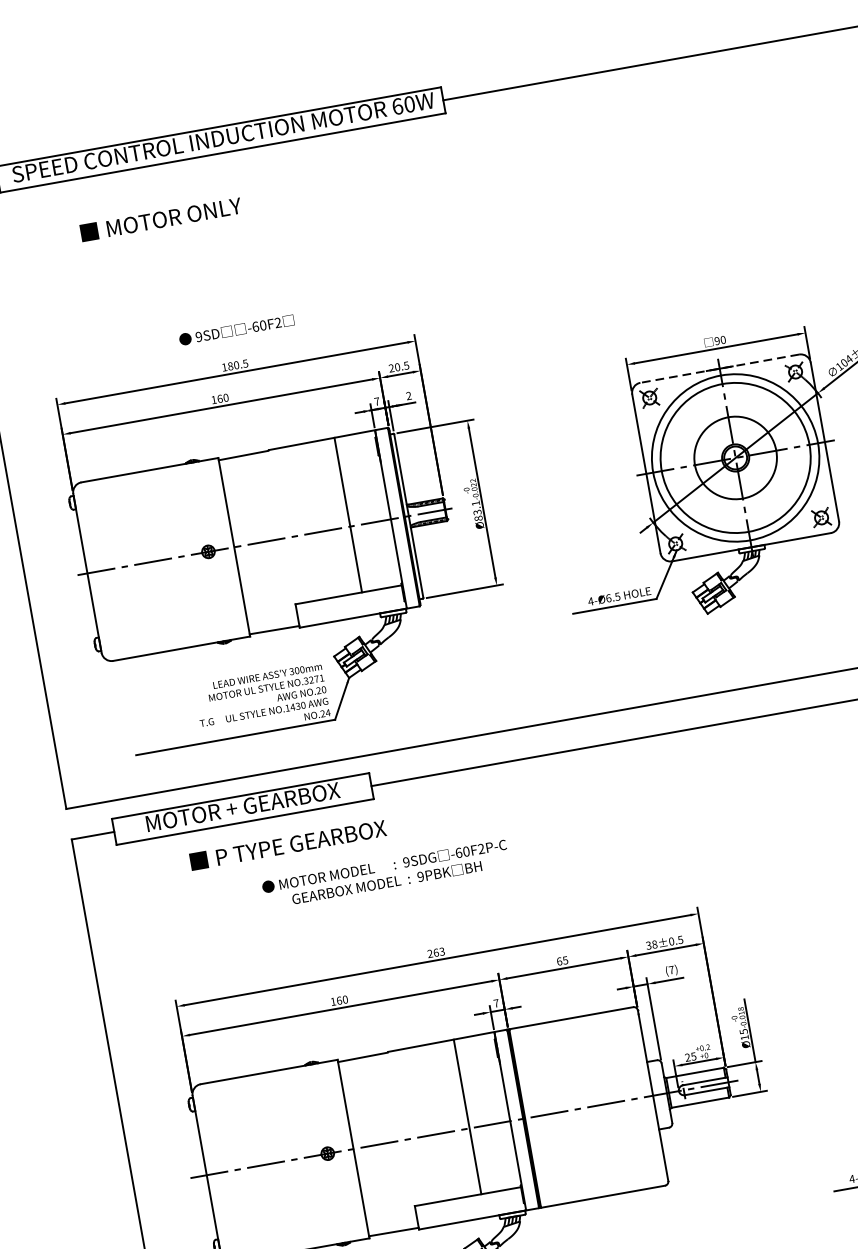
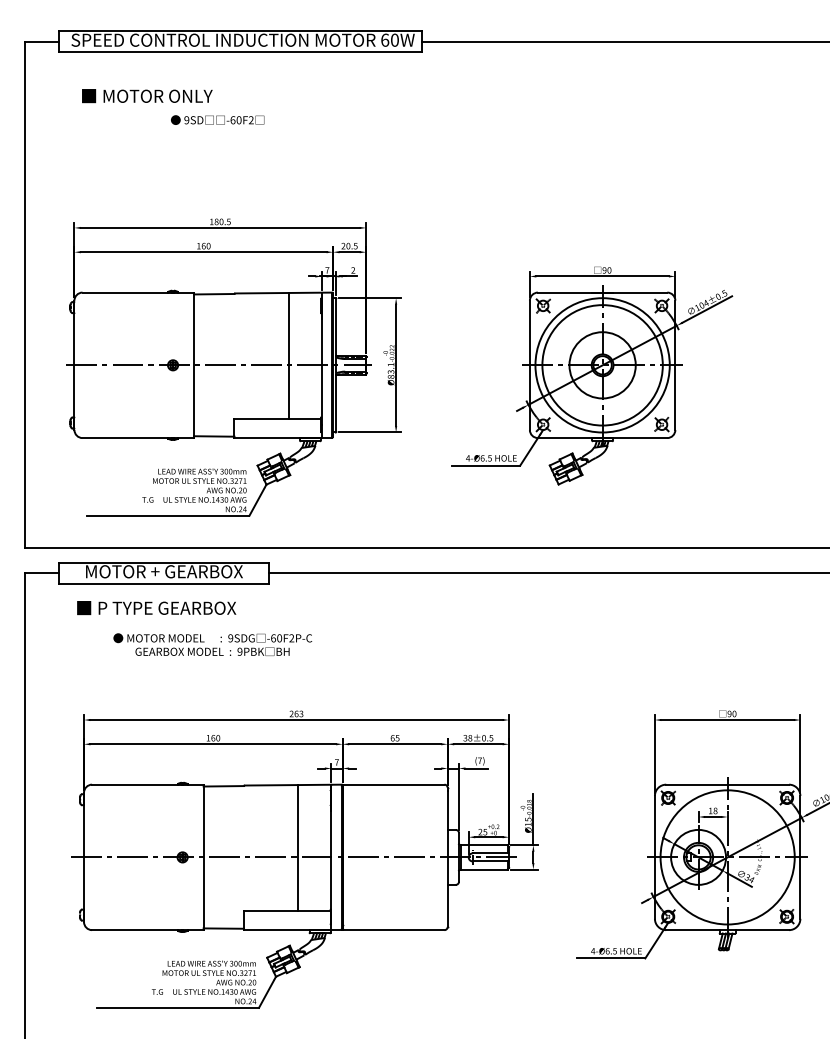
text: (161, 219) -> (147, 96), moved
text: (236, 329) -> (217, 119), moved
line: (719, 368) -> (602, 292), dashed -> solid
text: (287, 845) -> (156, 608), moved
text: (385, 873) -> (212, 644), moved

